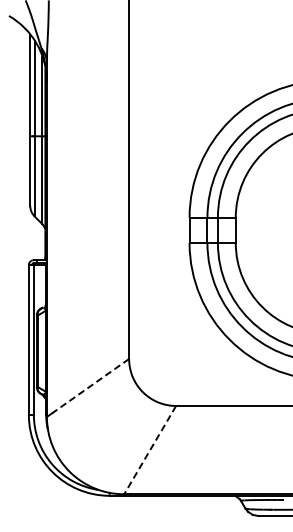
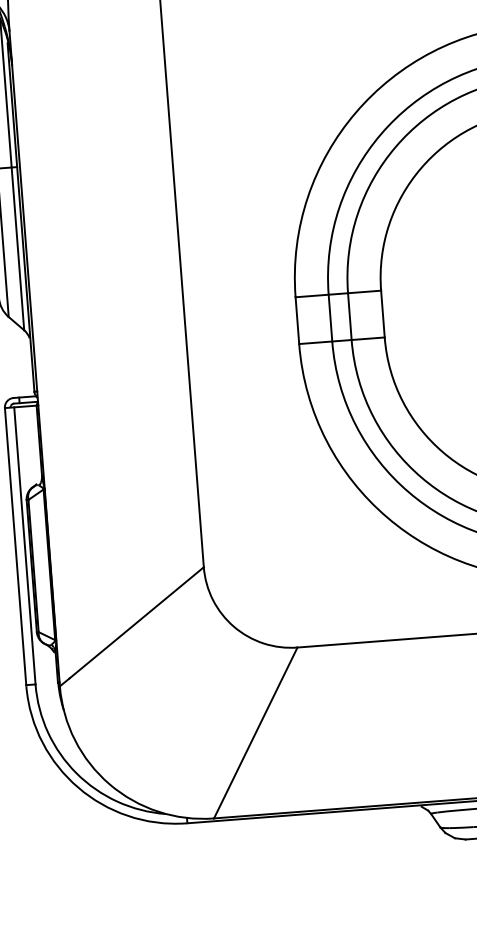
line: (90, 386) -> (136, 623), dashed -> solid
line: (149, 450) -> (254, 733), dashed -> solid

